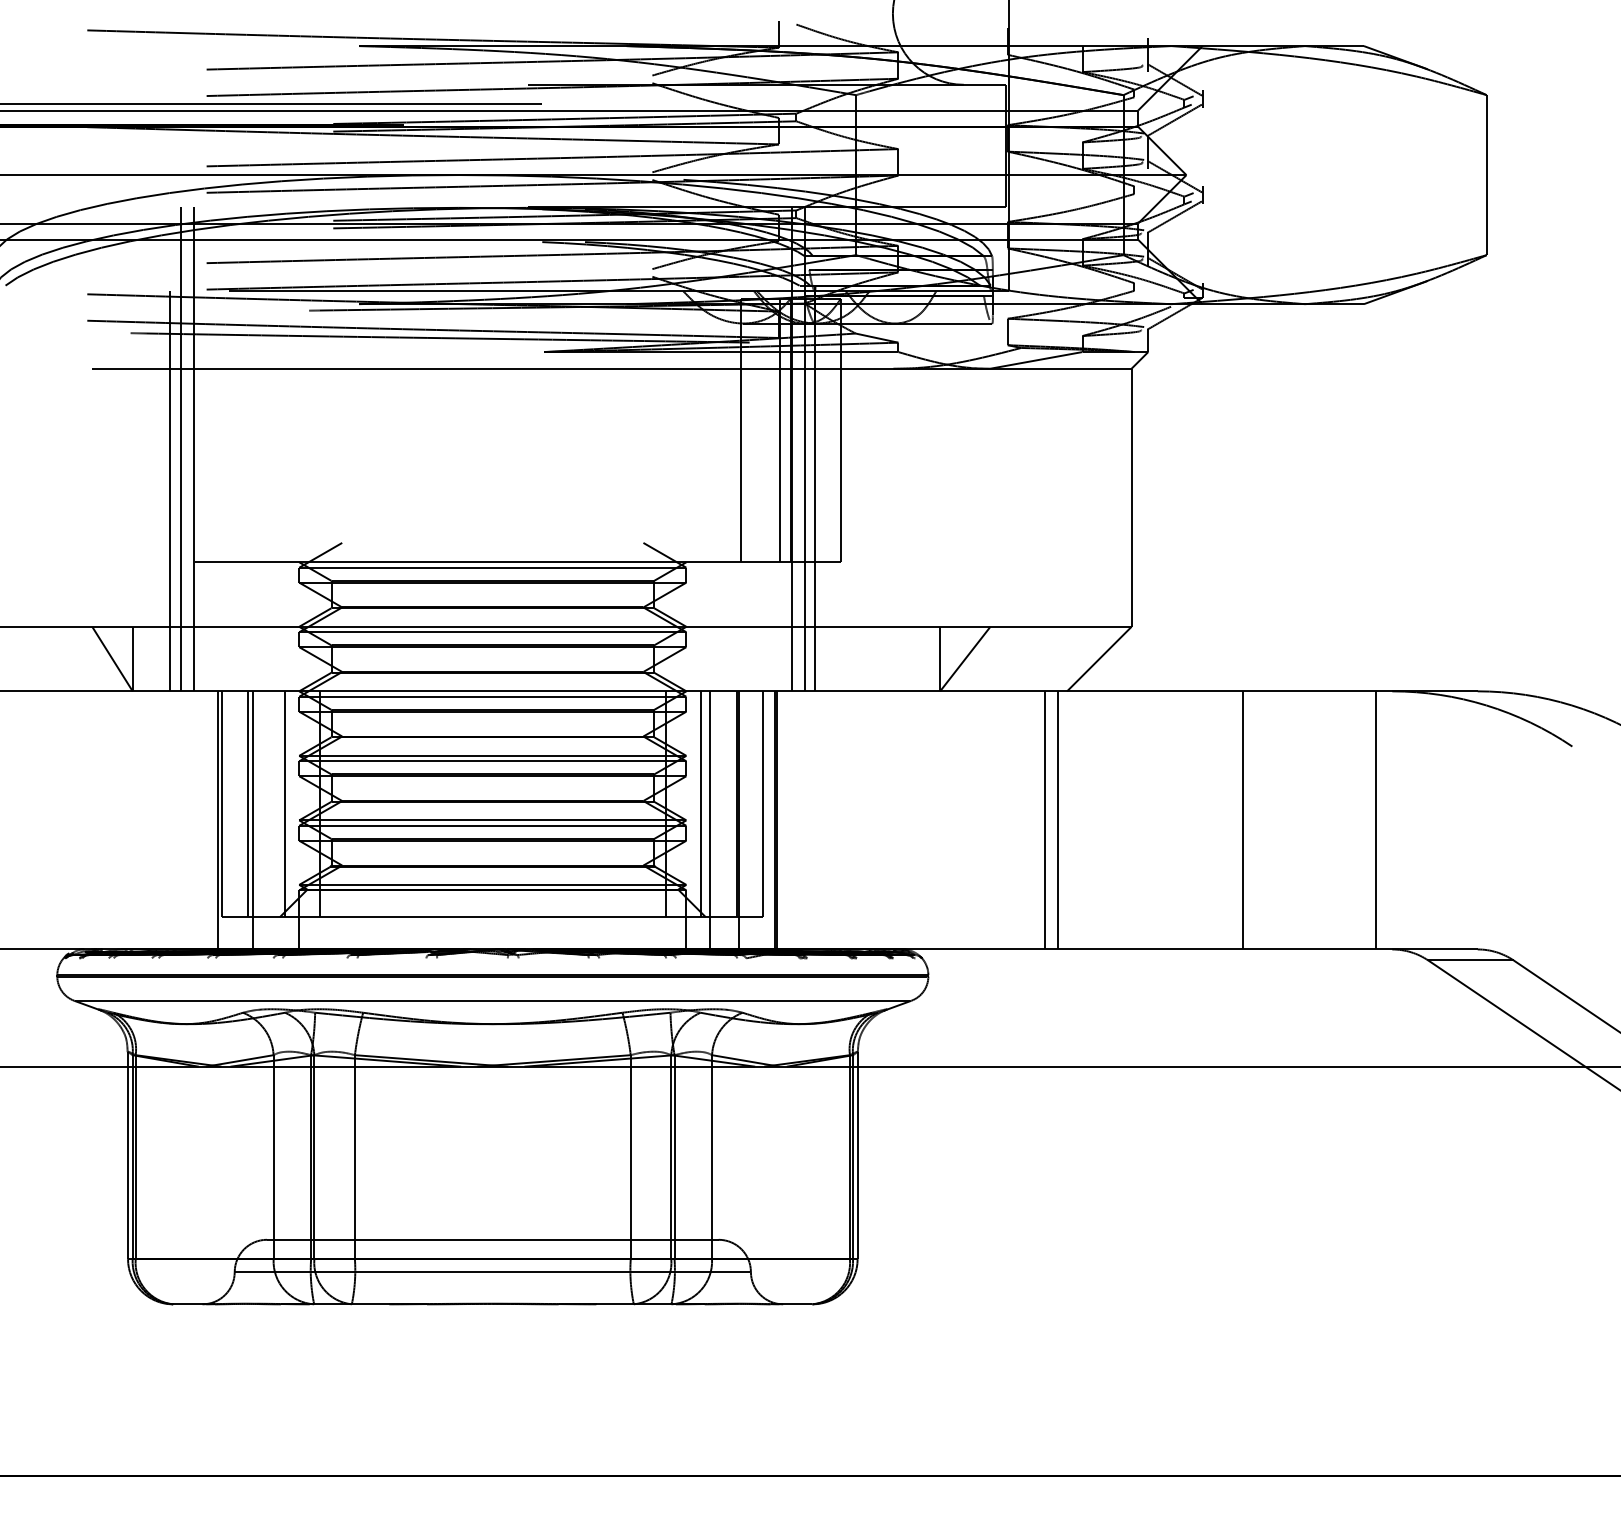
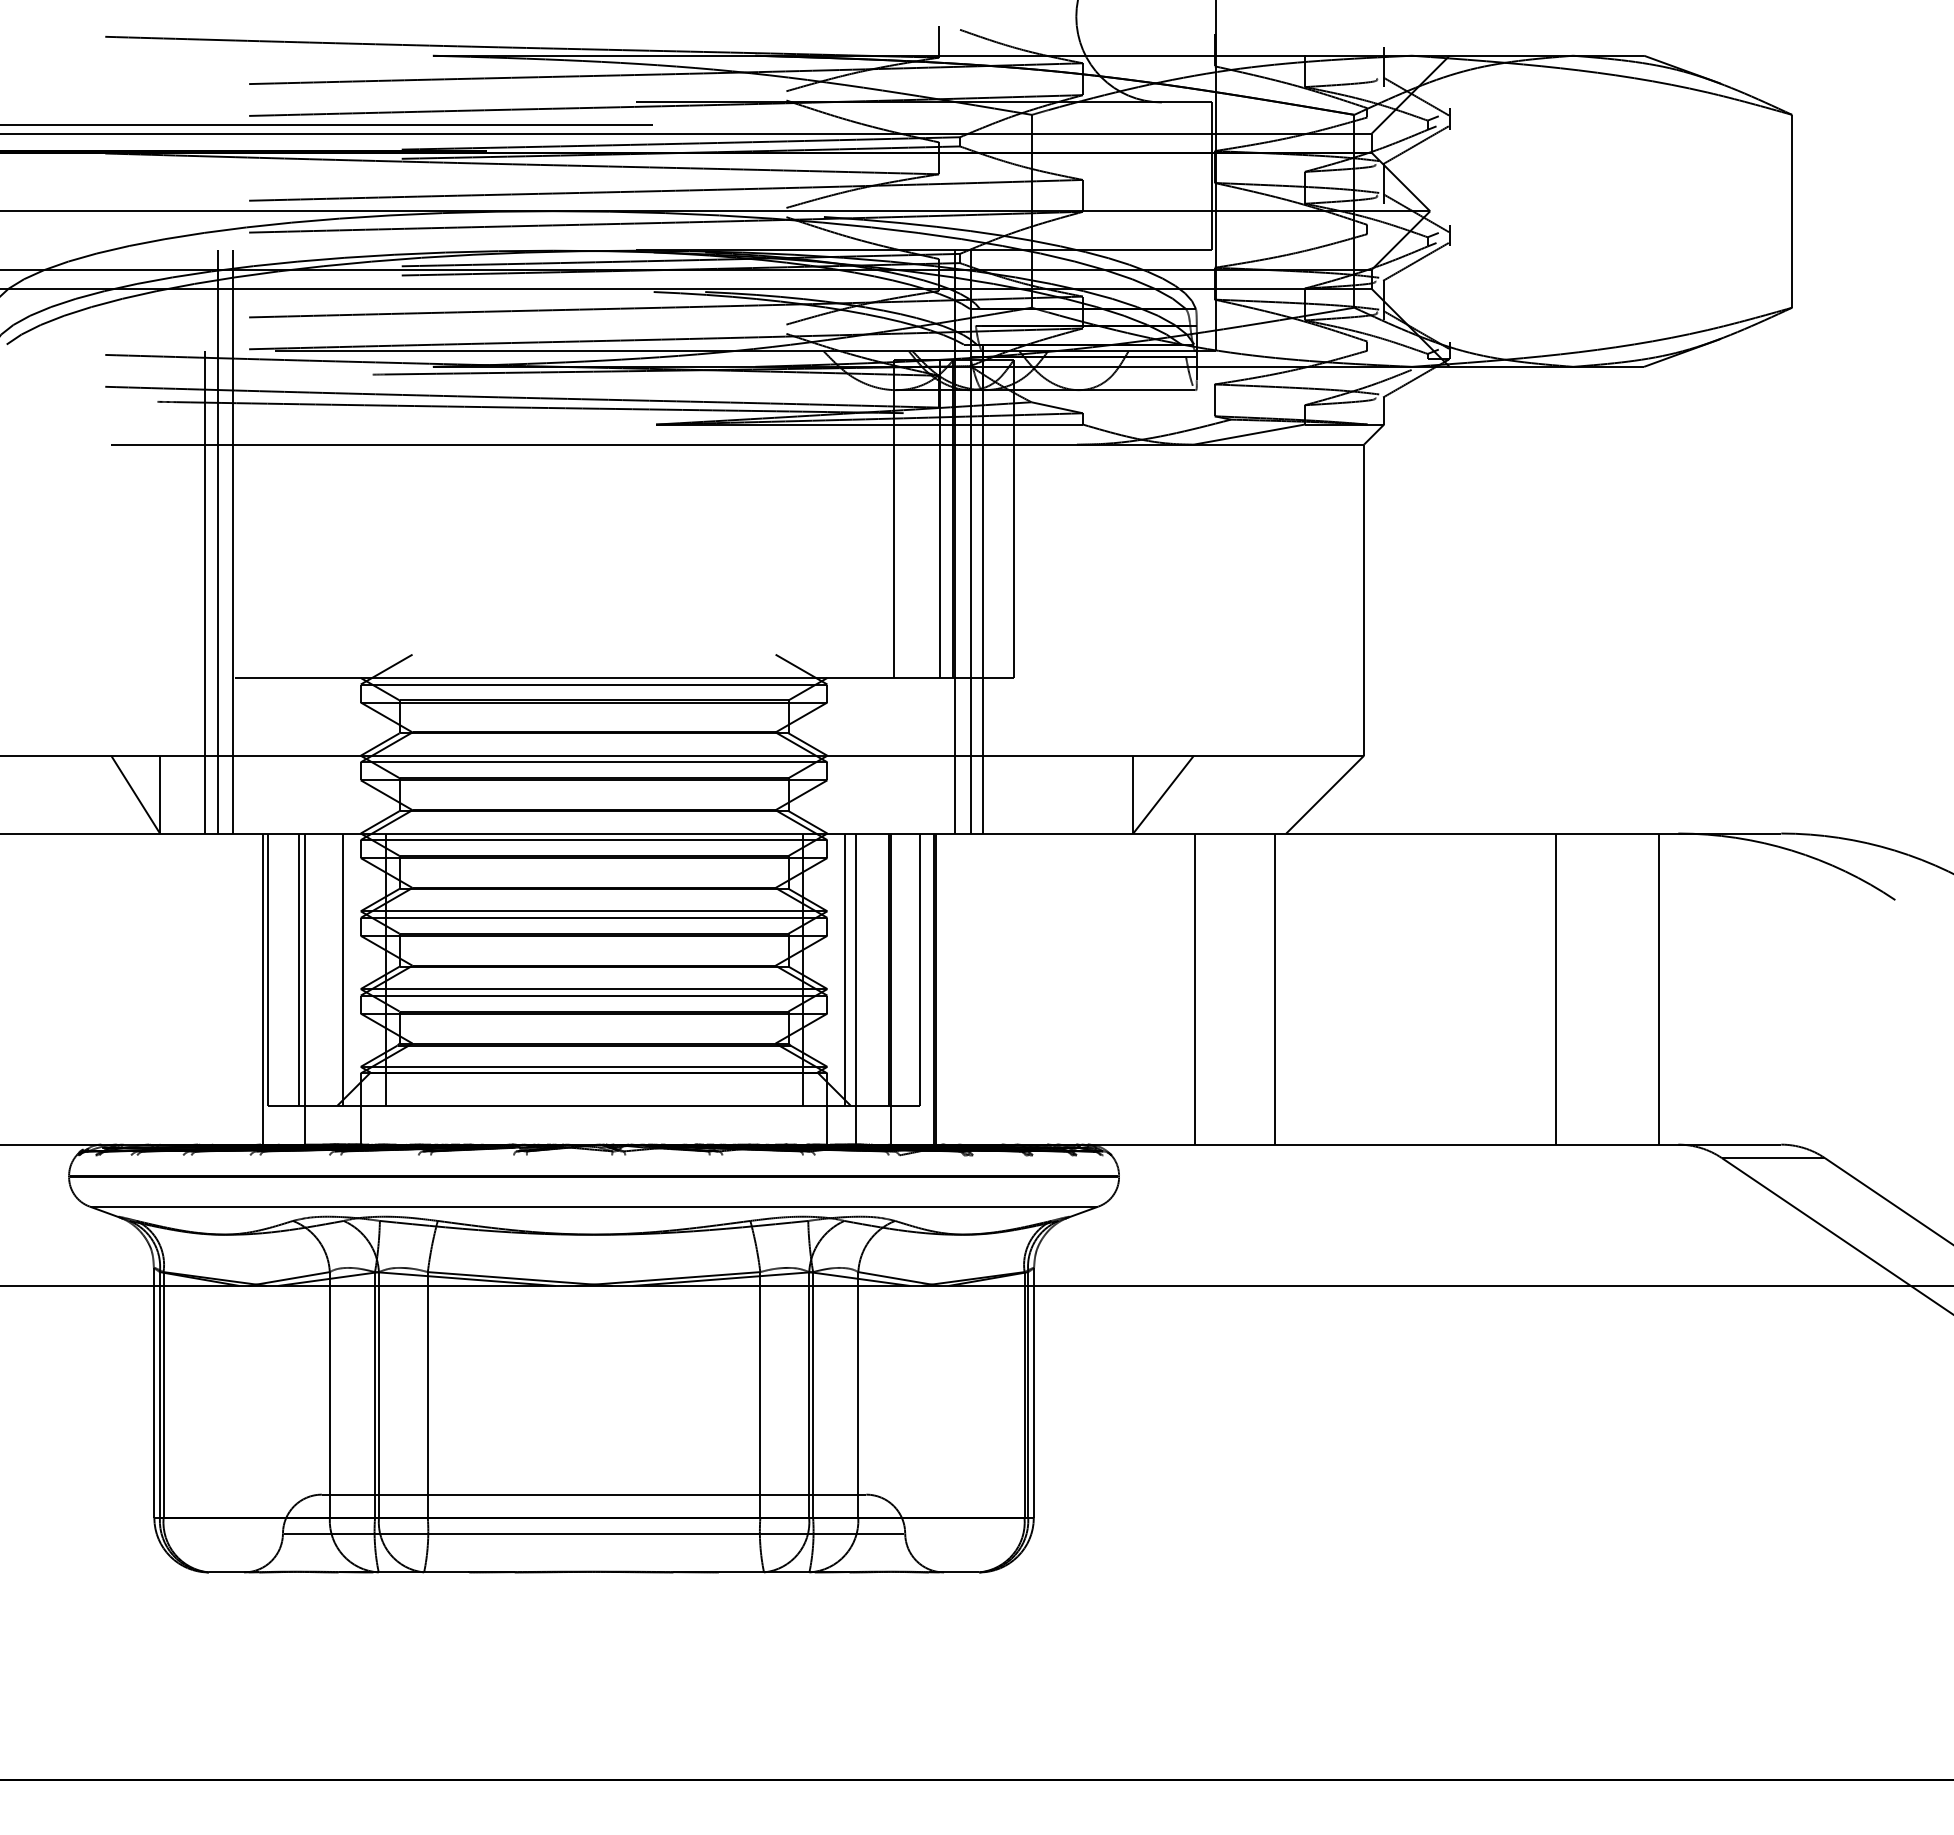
line: (1044, 819) -> (1195, 988), moved
line: (1243, 819) -> (1555, 988), moved

